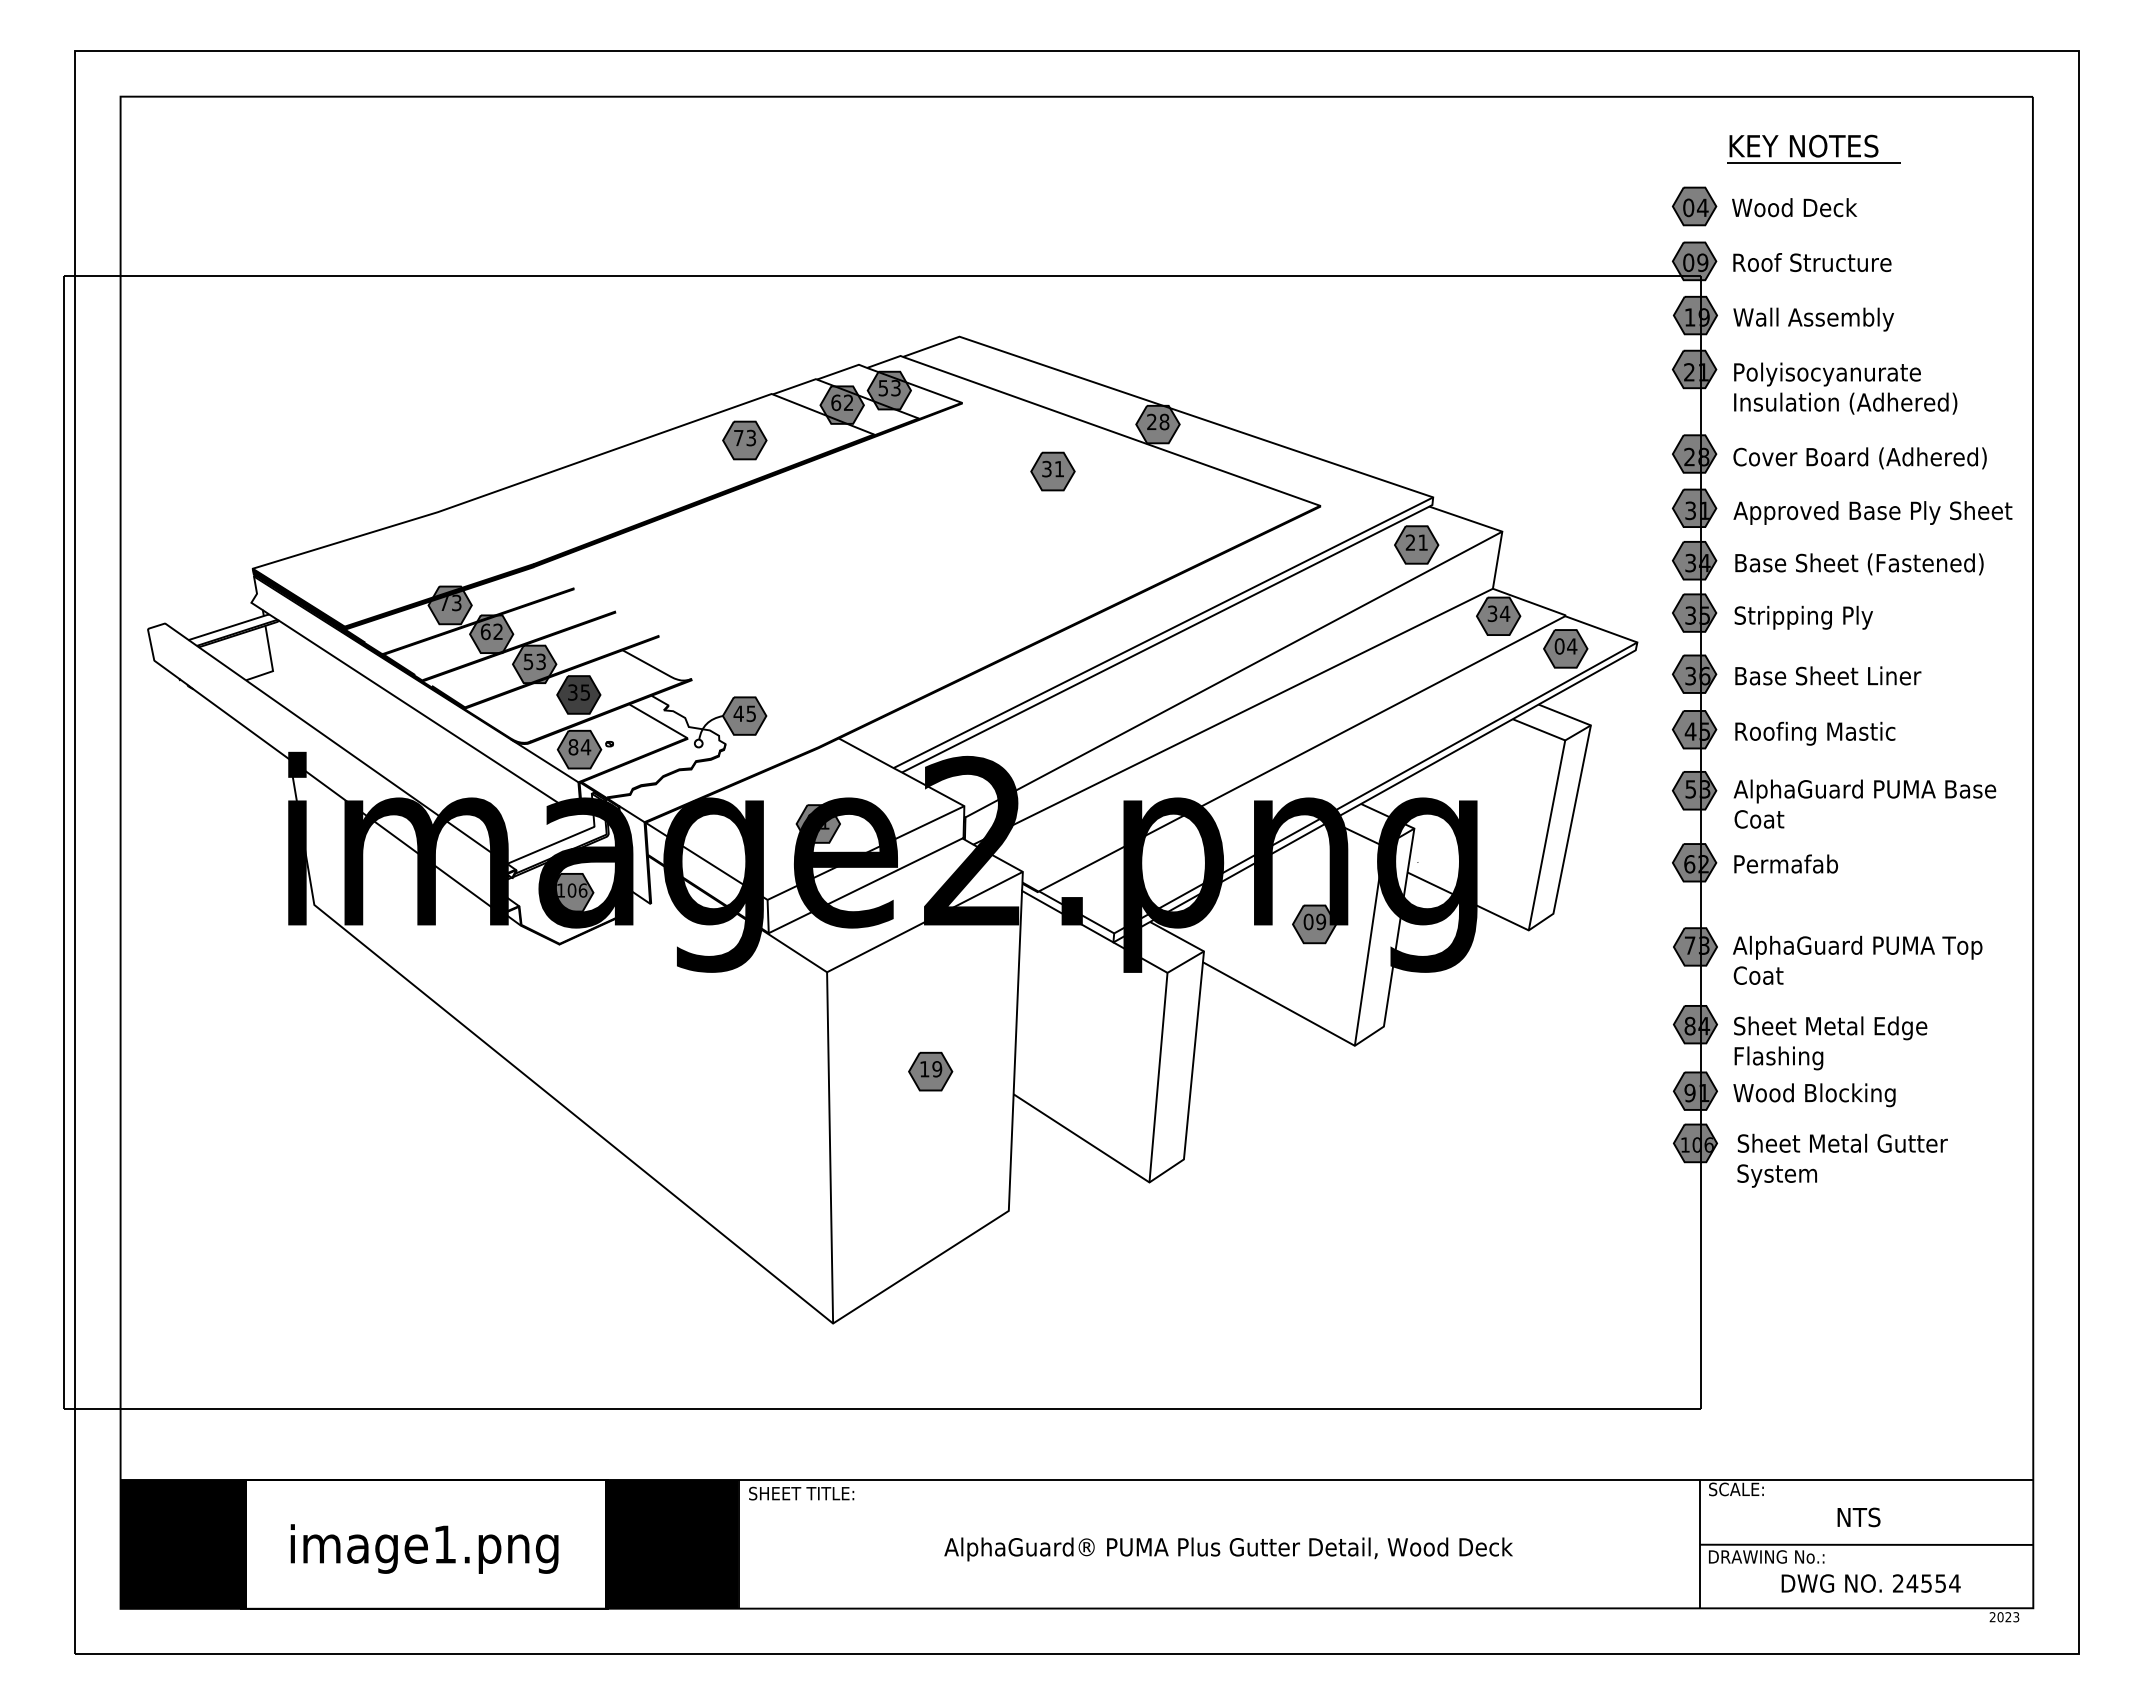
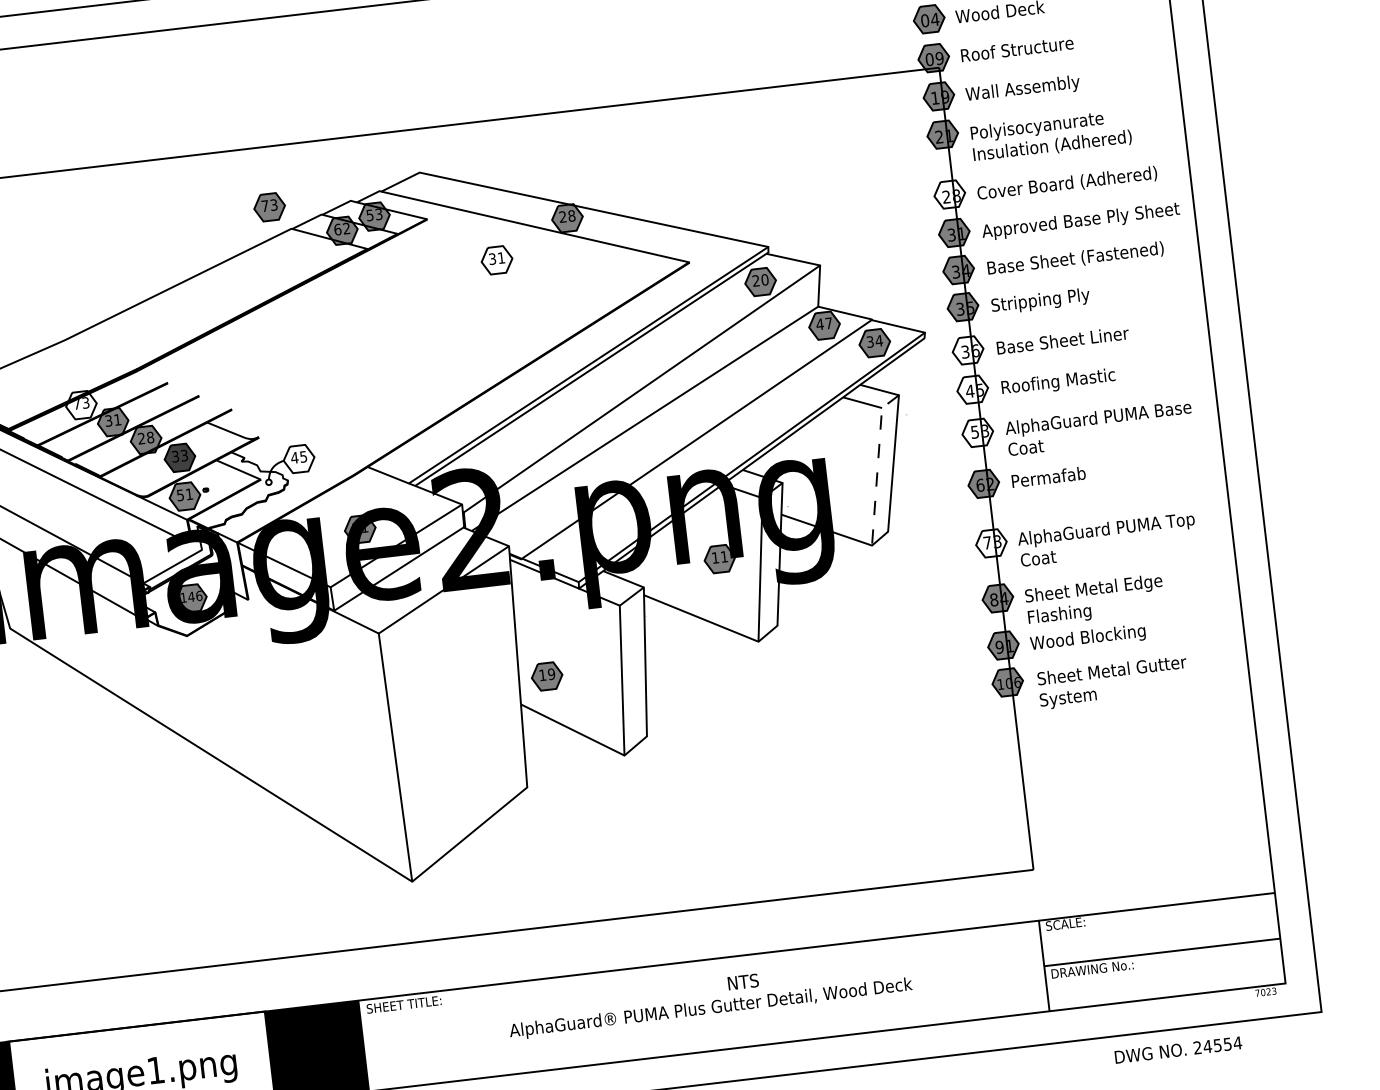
part: (744, 440) -> (269, 207), moved
fill: (1694, 453) -> (949, 194), removed
fill: (1052, 471) -> (496, 260), removed
text: (1423, 542) -> (765, 279), 21 -> 20
fill: (449, 605) -> (80, 405), removed
text: (1498, 613) -> (824, 323), 34 -> 47
text: (491, 631) -> (112, 420), 62 -> 31
text: (1559, 646) -> (870, 342), 04 -> 34
text: (534, 661) -> (145, 437), 53 -> 28
fill: (1694, 673) -> (968, 349), removed
text: (585, 688) -> (184, 452), 35 -> 33
fill: (744, 715) -> (298, 458), removed
fill: (1694, 729) -> (972, 389), removed
text: (579, 747) -> (184, 495), 84 -> 51
fill: (1694, 790) -> (977, 432), removed
line: (1549, 820) -> (877, 466), solid -> dashed
text: (571, 890) -> (191, 596), 106 -> 146
text: (1314, 921) -> (719, 557), 09 -> 11
fill: (1695, 946) -> (991, 543), removed
part: (930, 1071) -> (547, 676), moved
text: (1858, 1517) -> (742, 982), moved
text: (1870, 1583) -> (1178, 1050), moved
text: (1992, 1617) -> (1257, 993), 2023 -> 7023

